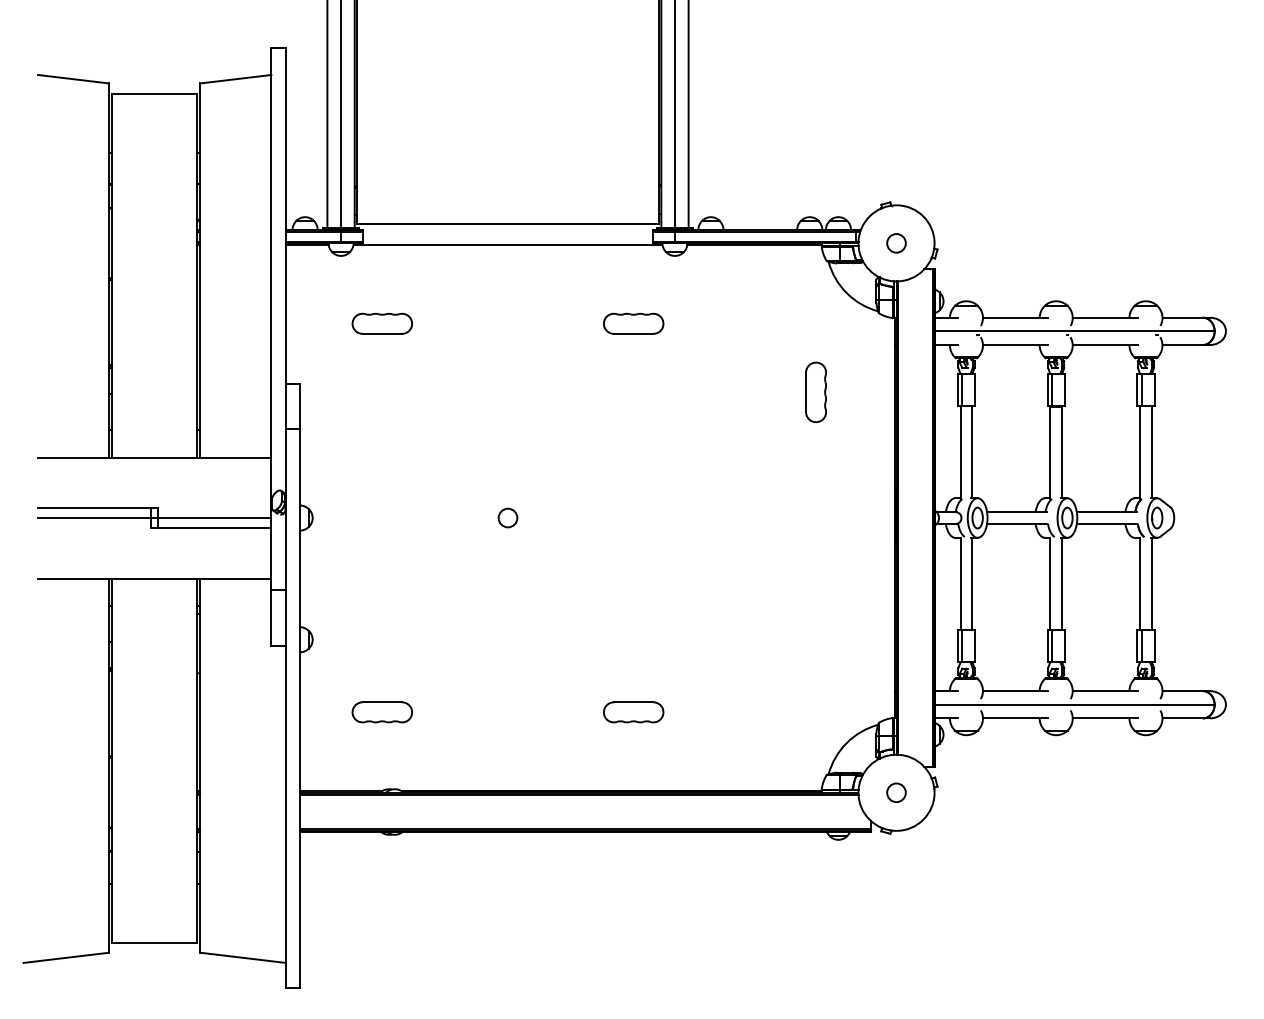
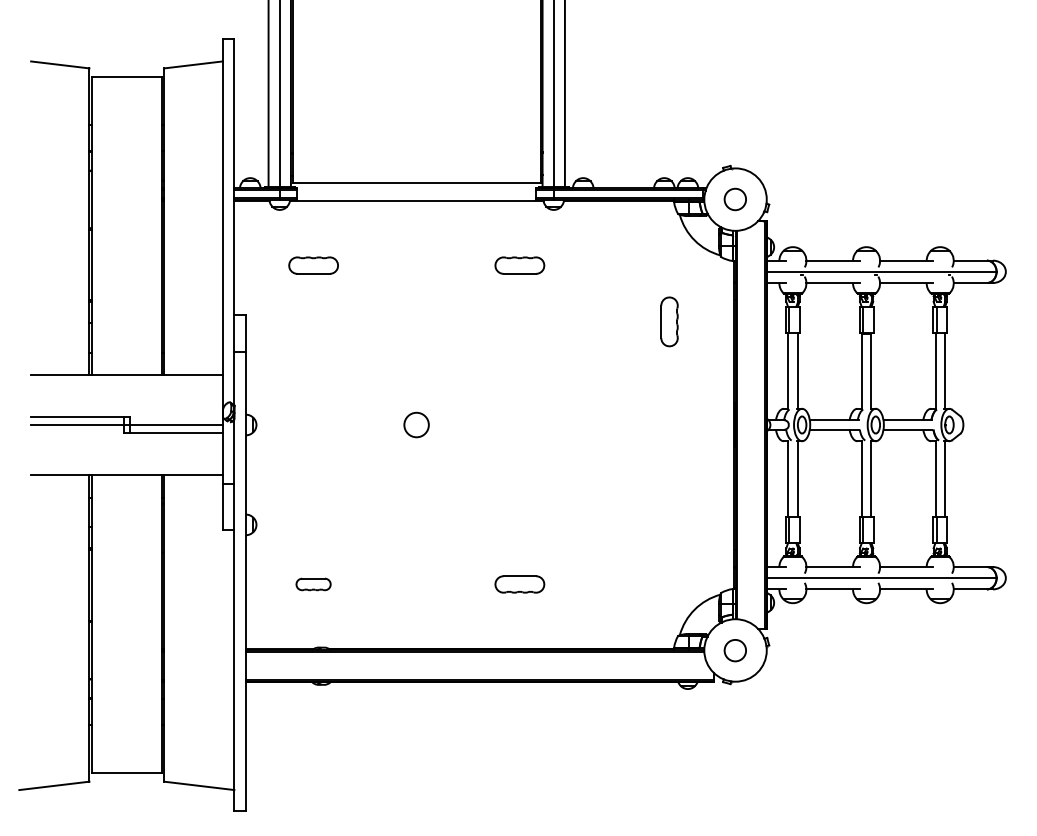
circle: (896, 243) -> (735, 199), size x1.4
circle: (507, 517) -> (416, 424), size x1.6
part: (382, 712) -> (313, 584), size x0.7
circle: (896, 791) -> (735, 649), size x1.4

